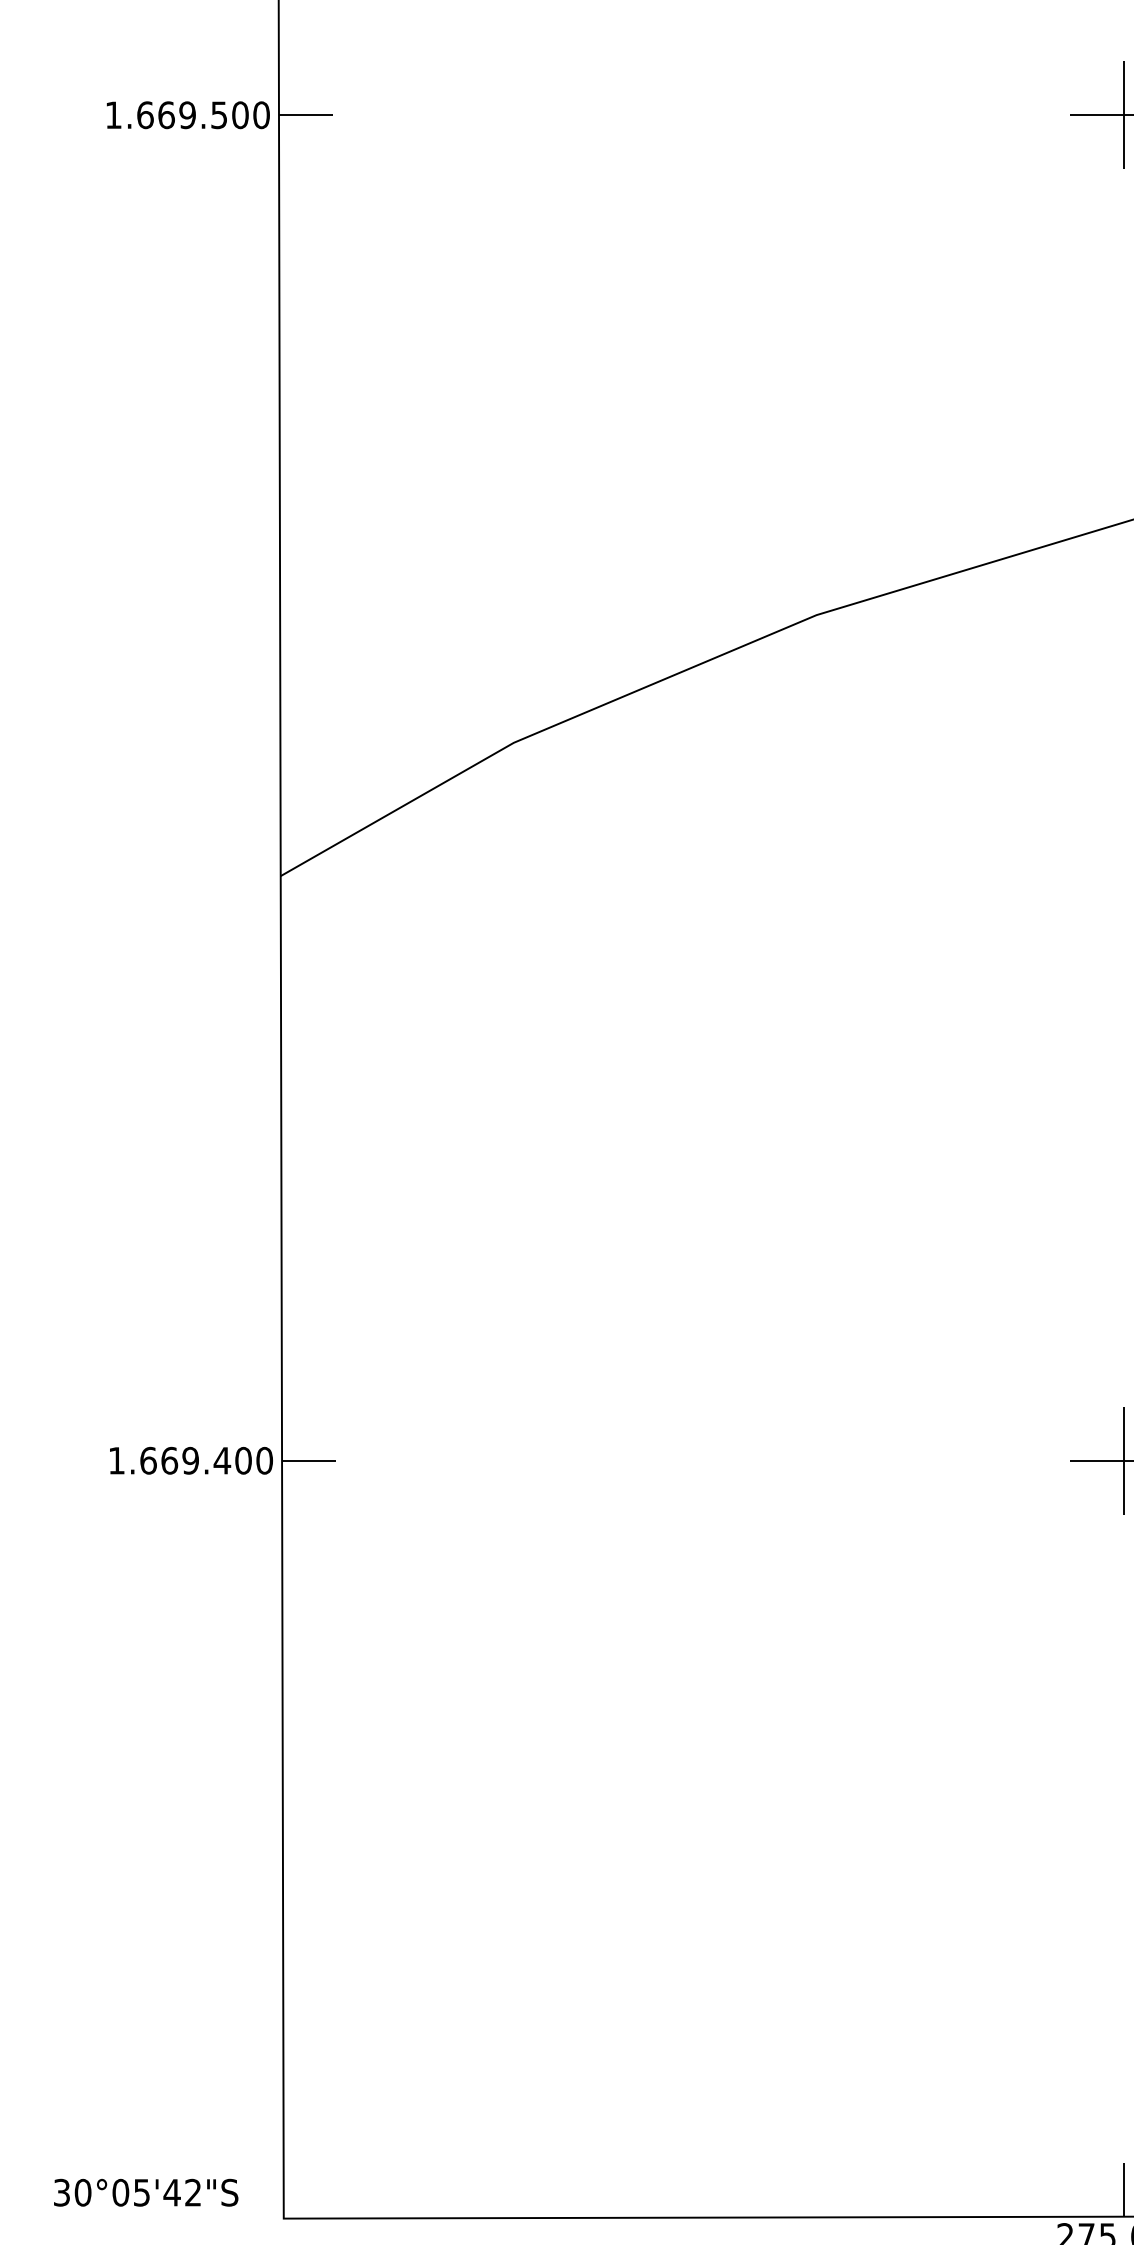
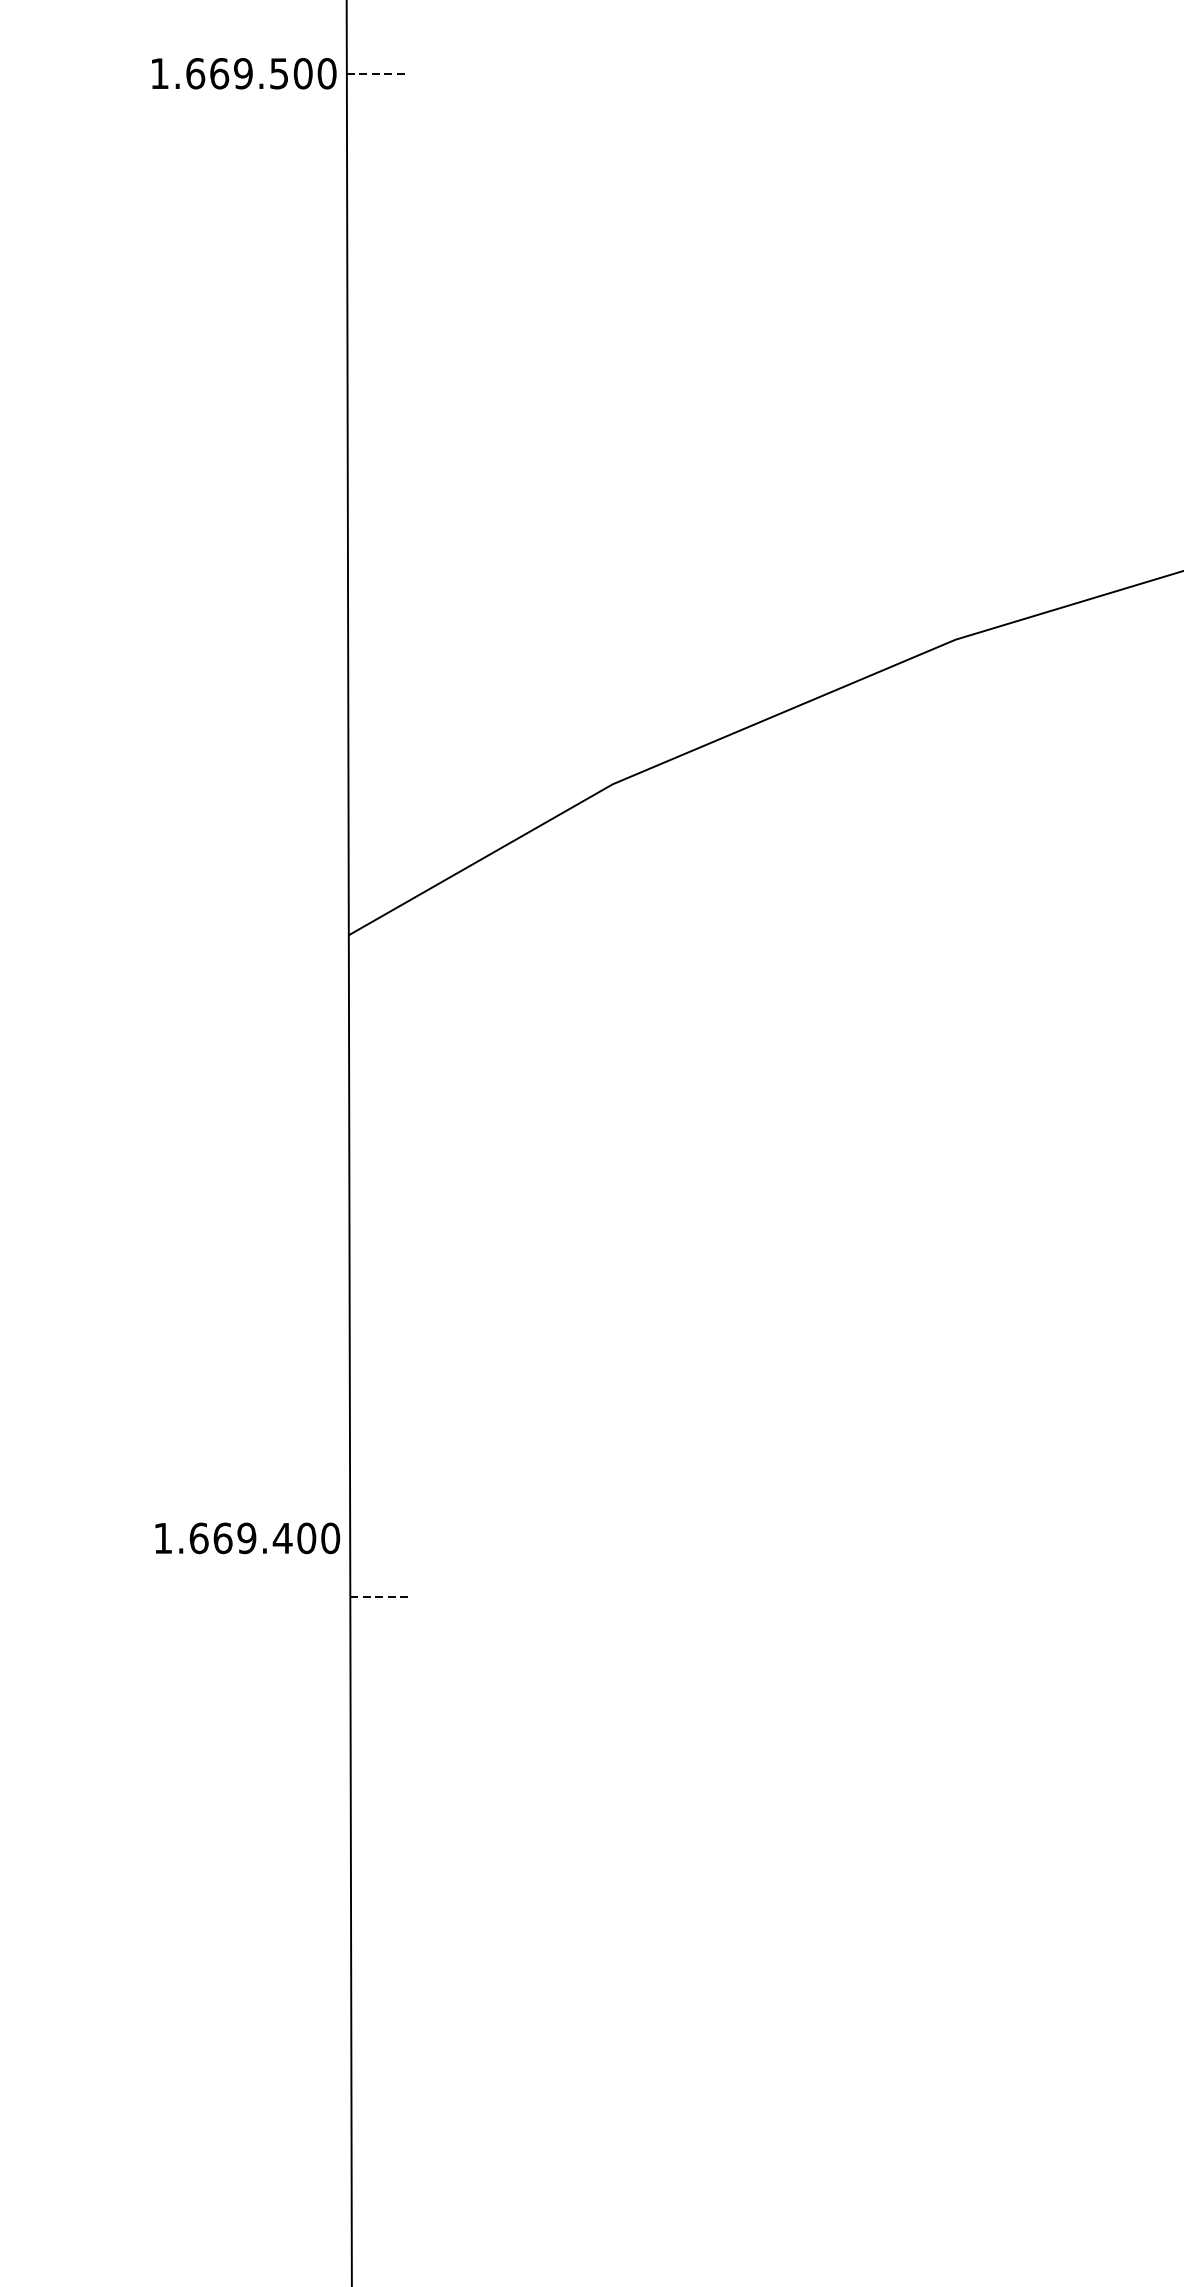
line: (305, 115) -> (376, 73), solid -> dashed
text: (191, 1460) -> (247, 1538), moved
line: (308, 1460) -> (380, 1596), solid -> dashed

